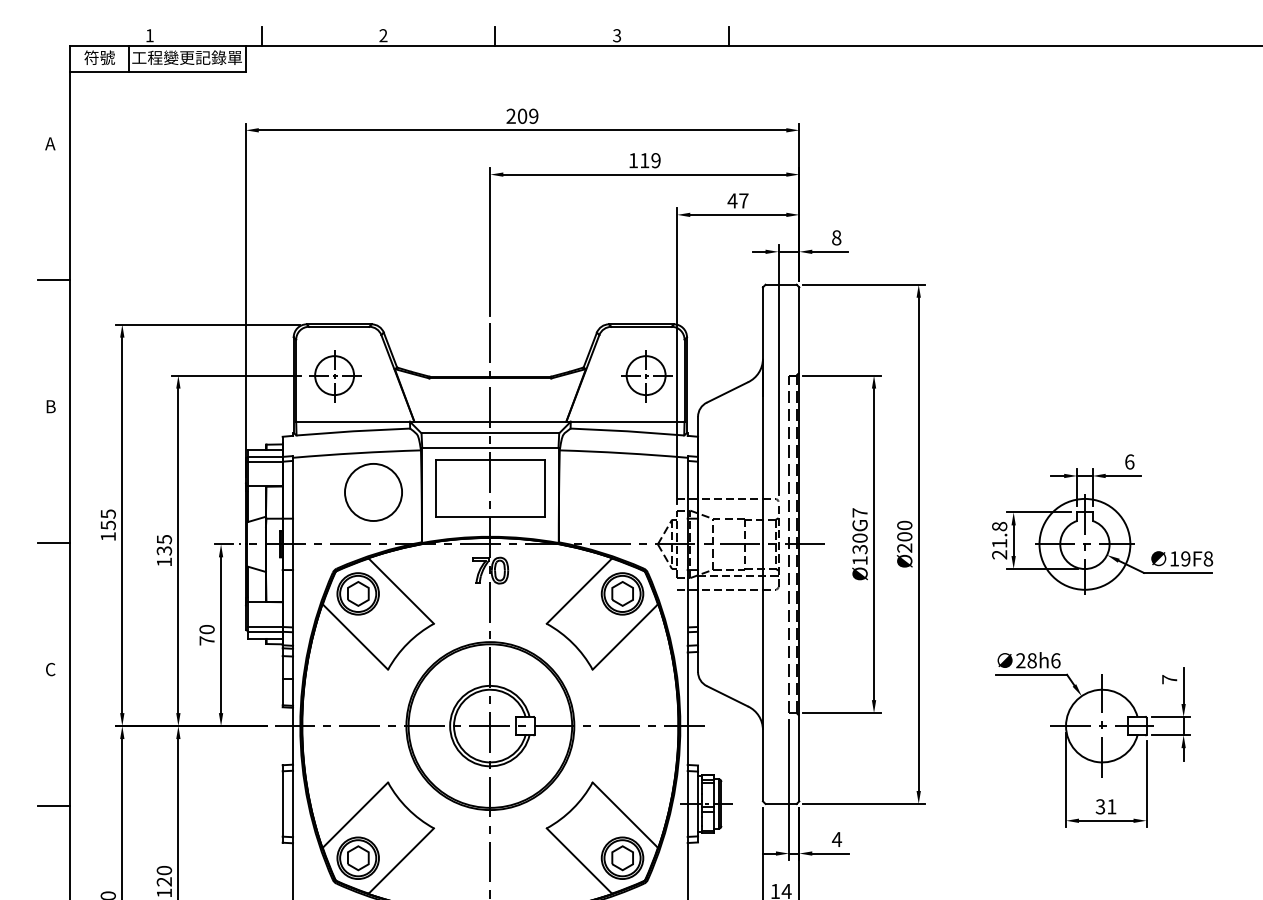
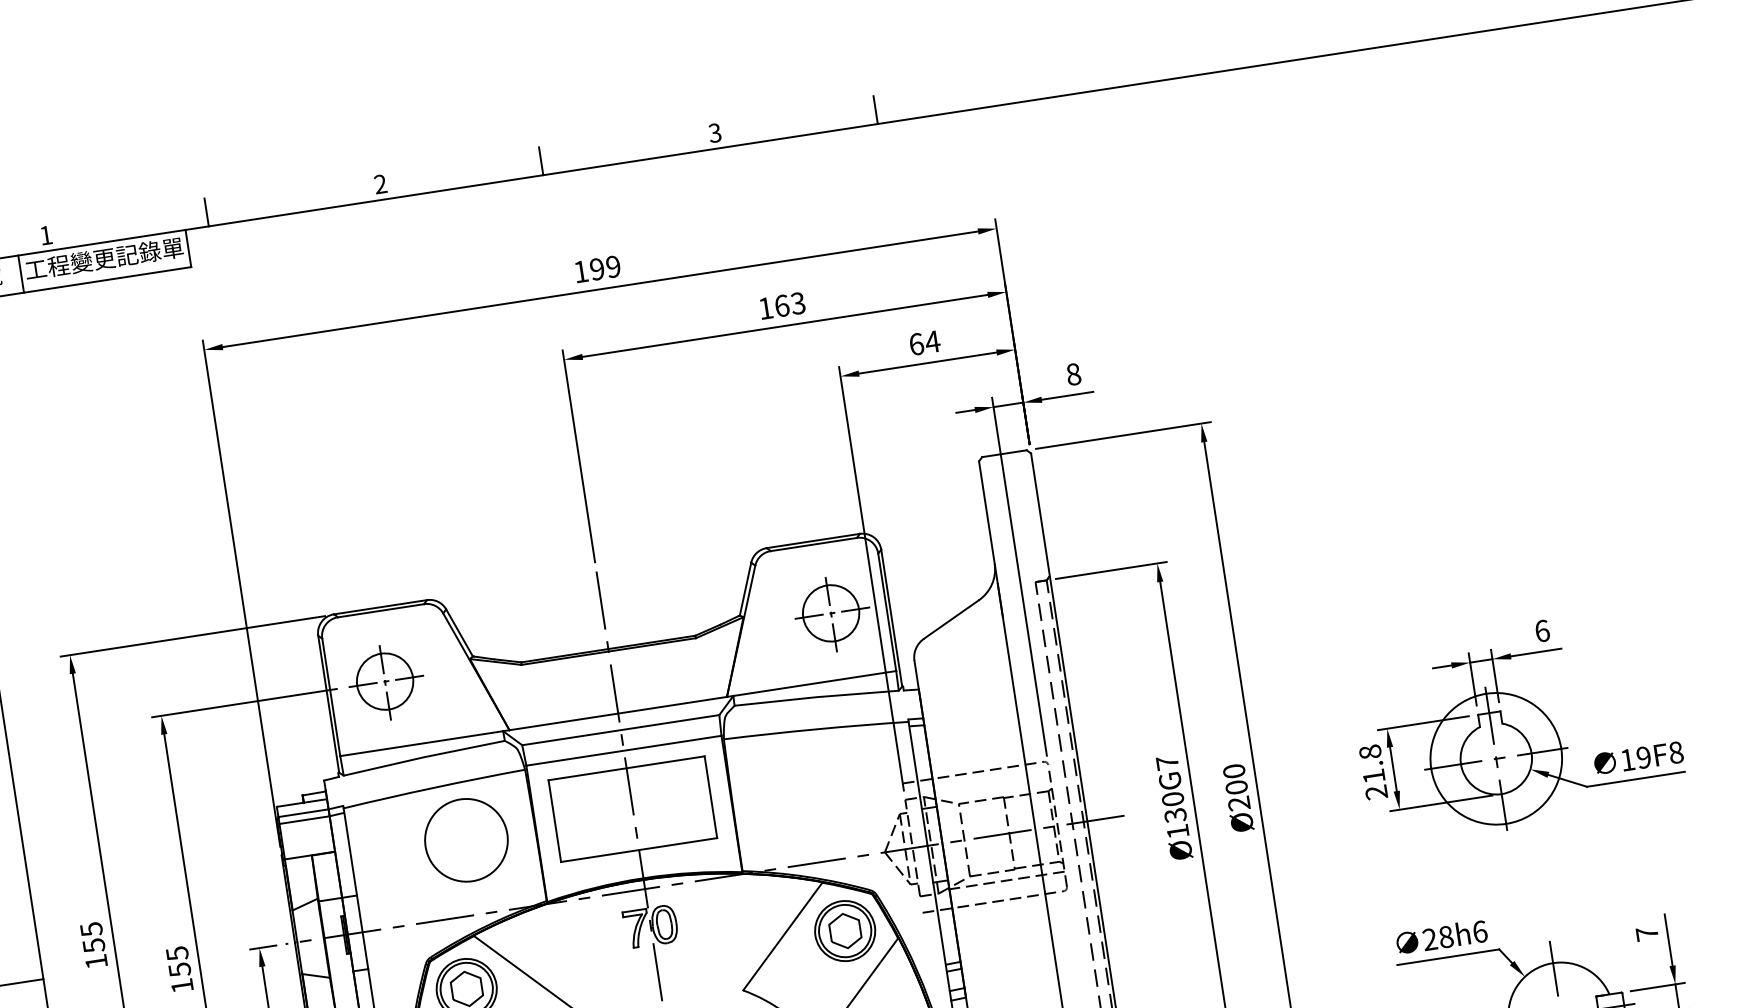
text: (516, 115) -> (588, 269), 209 -> 199
text: (650, 160) -> (790, 304), 119 -> 163
text: (737, 200) -> (923, 342), 47 -> 64
text: (163, 550) -> (178, 969), 135 -> 155

